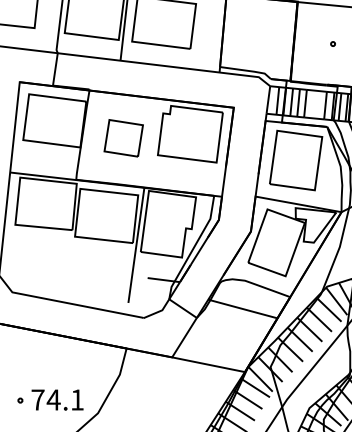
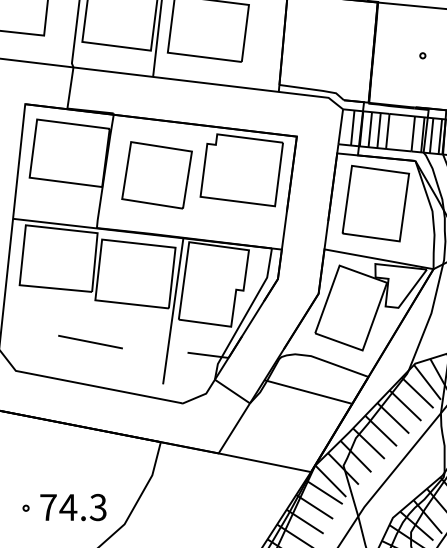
part: (123, 138) -> (156, 175), size x1.43
line: (70, 269) -> (89, 341), added
text: (76, 399) -> (97, 506), 74.1 -> 74.3

